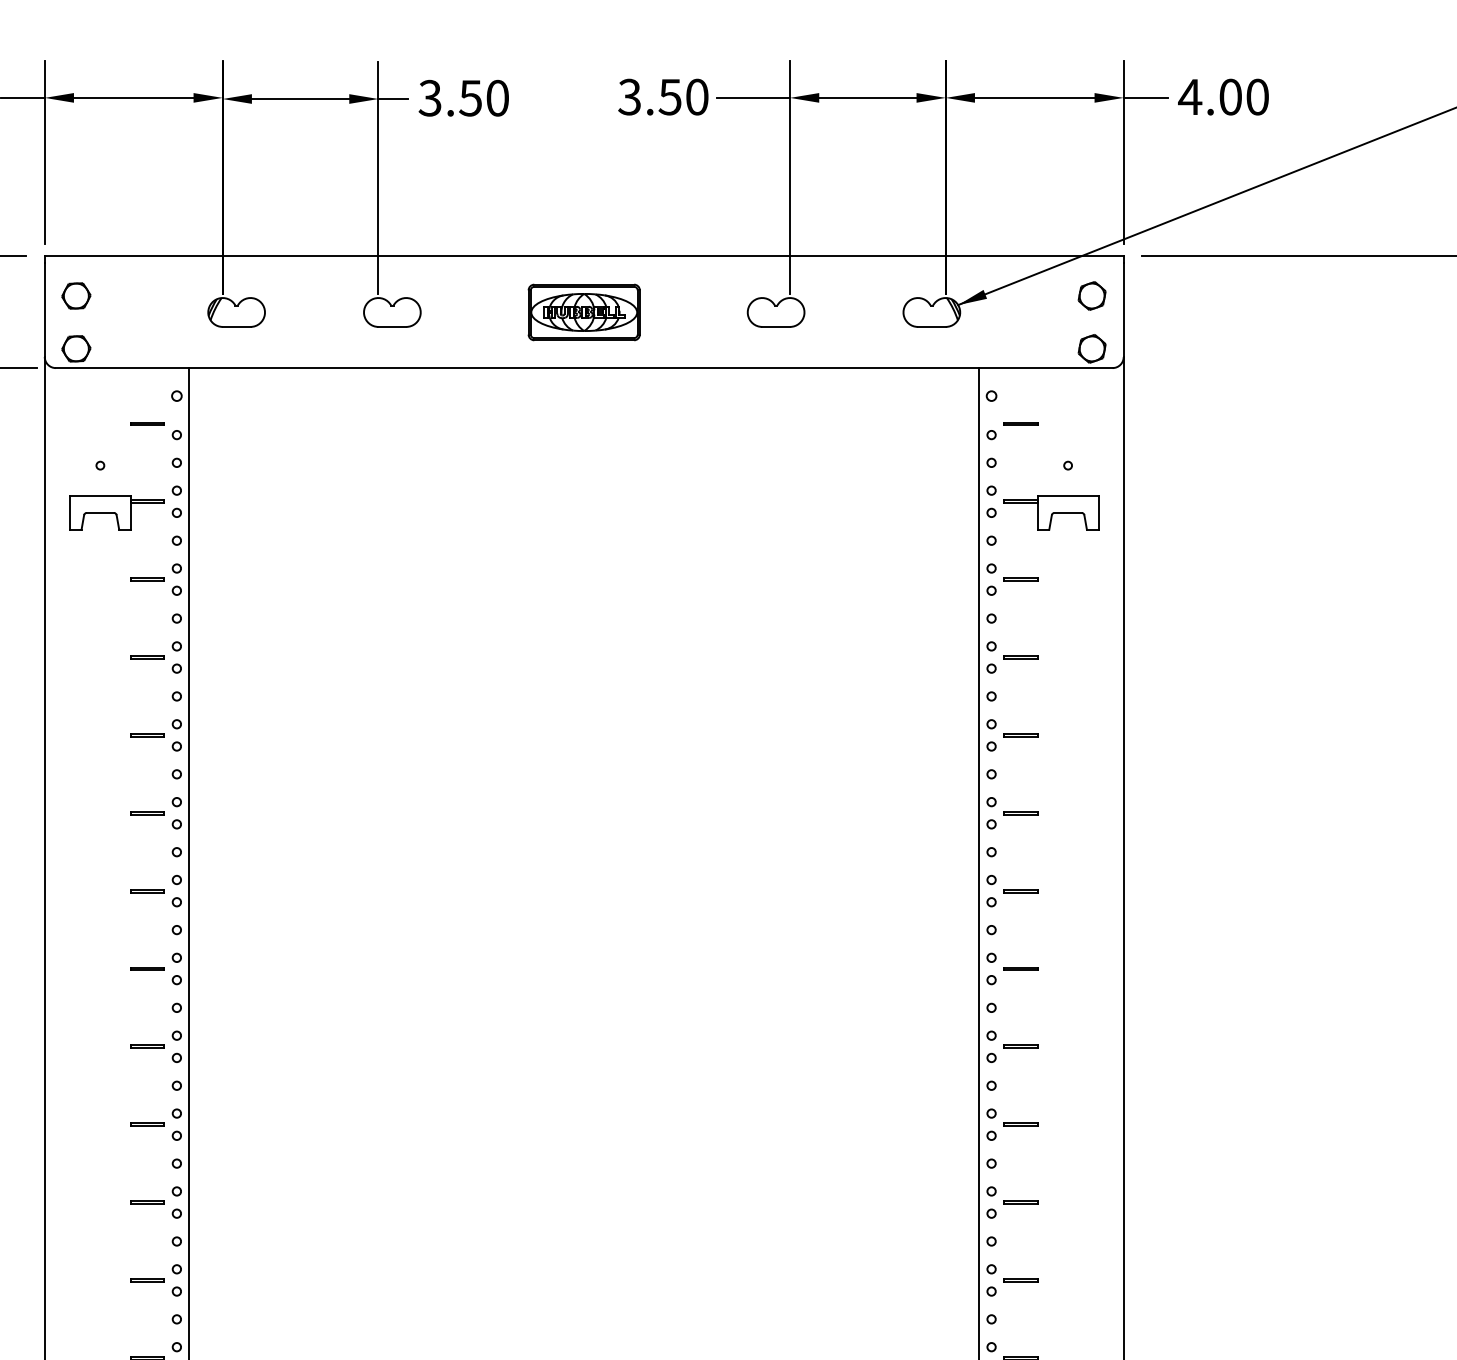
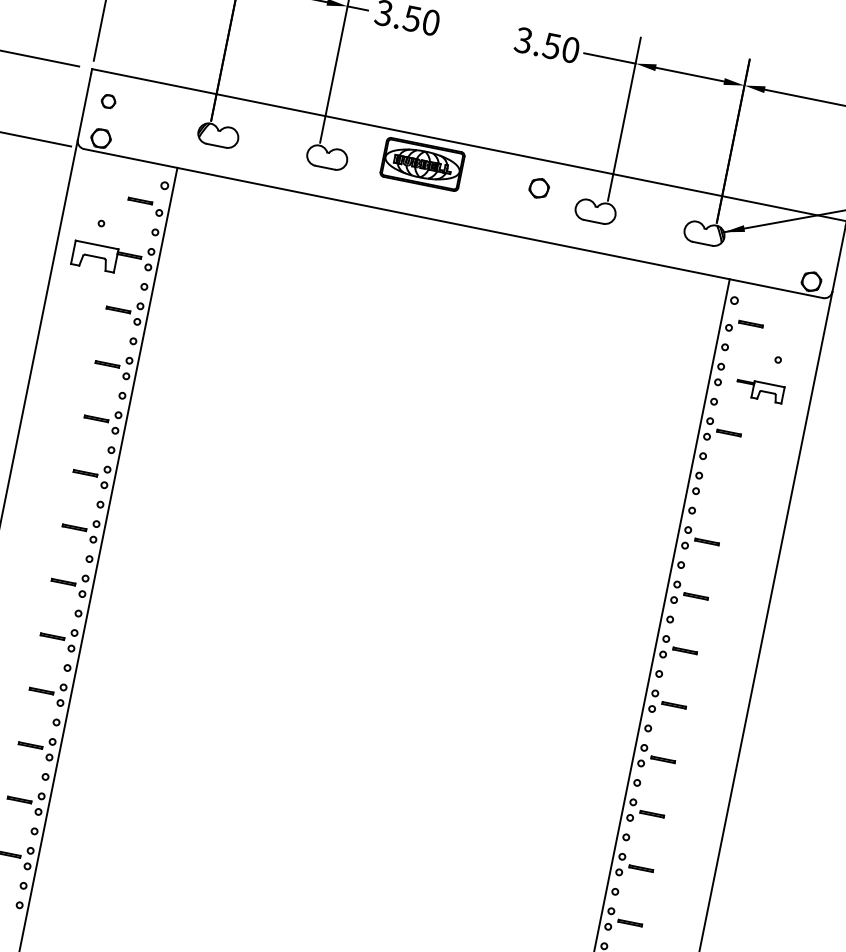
part: (76, 295) -> (108, 101), size x0.7
part: (1091, 295) -> (538, 187), moved
part: (583, 312) -> (422, 164), moved
part: (1051, 512) -> (759, 390), size x0.7
line: (1020, 656) -> (718, 486), removed

